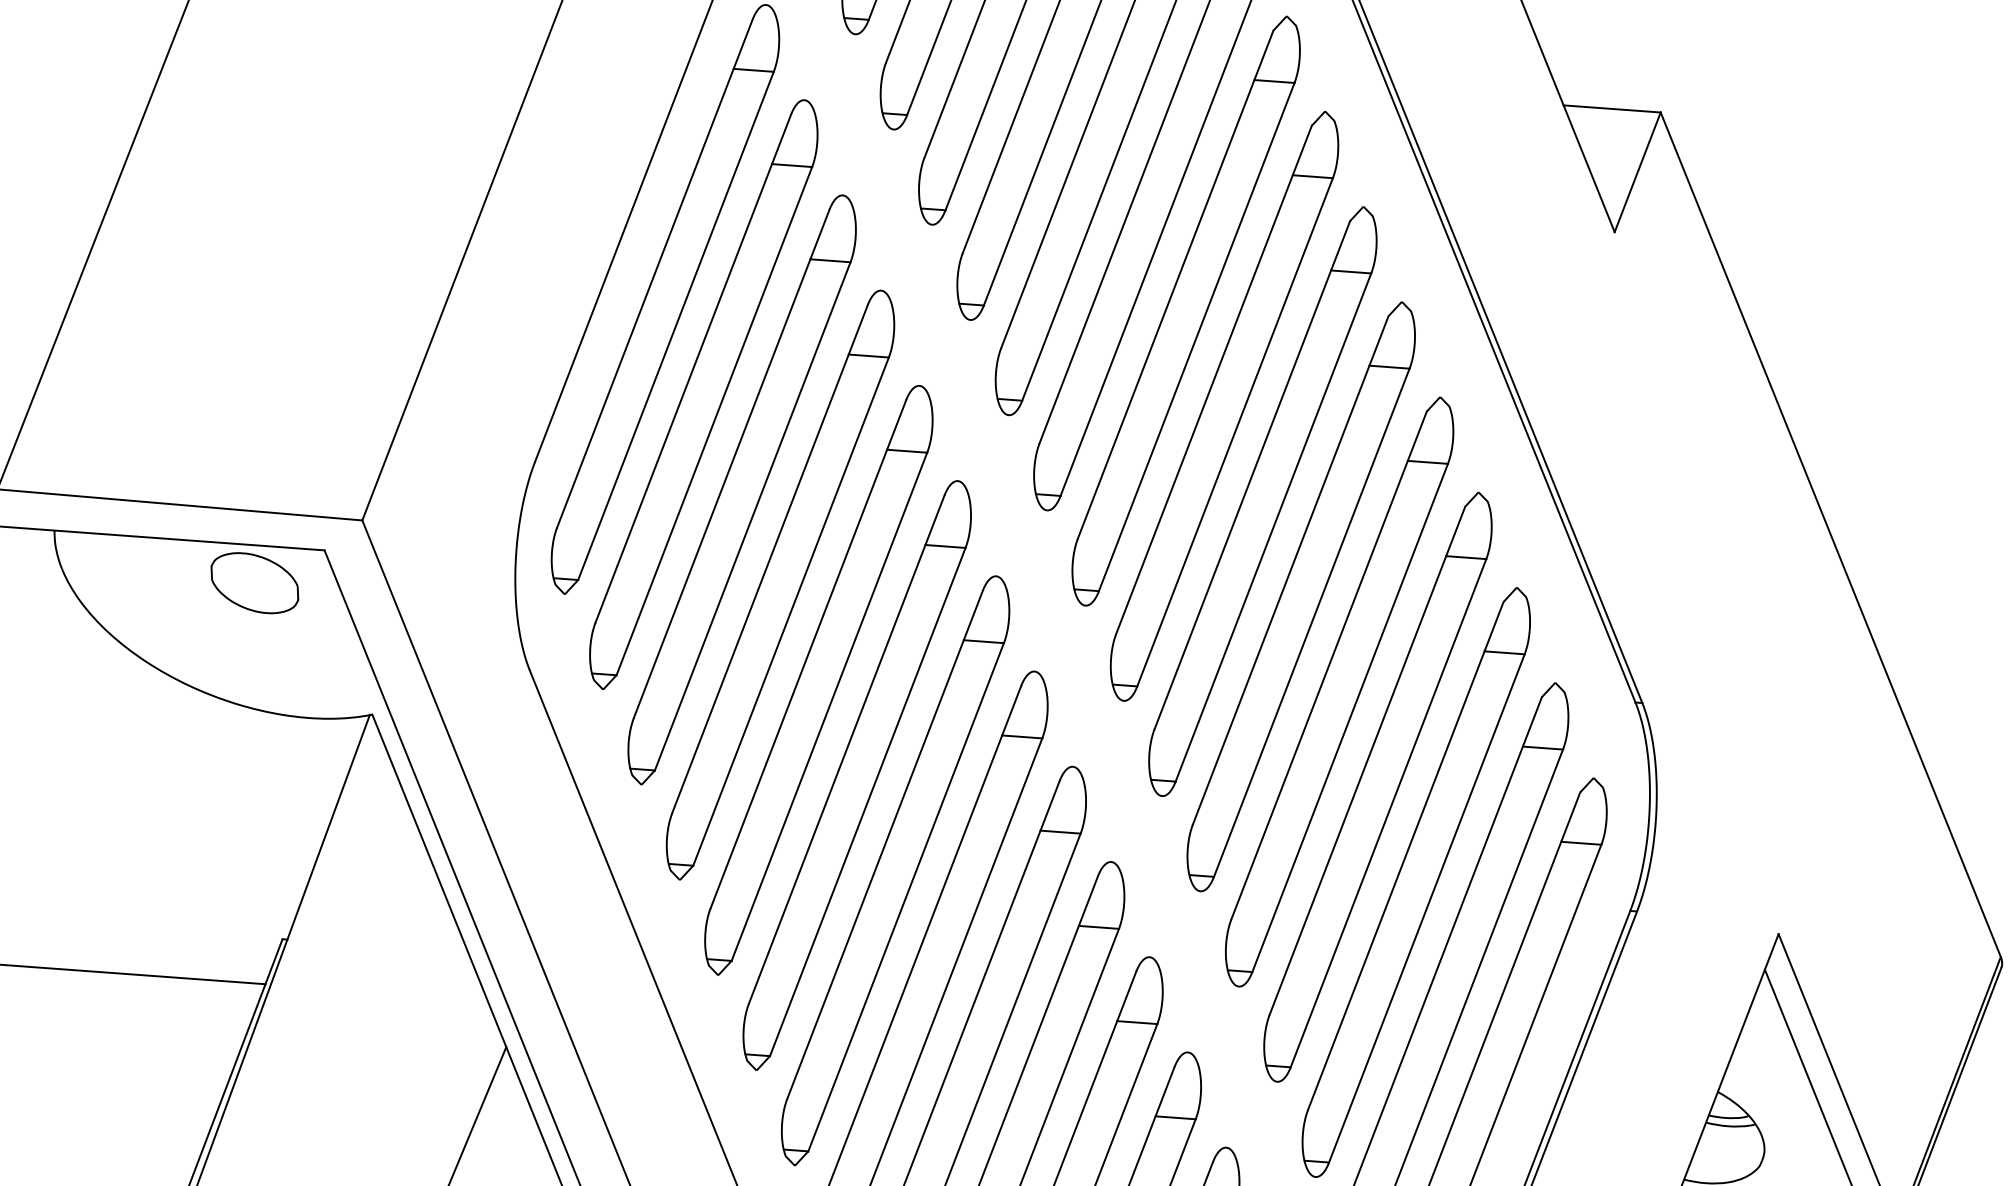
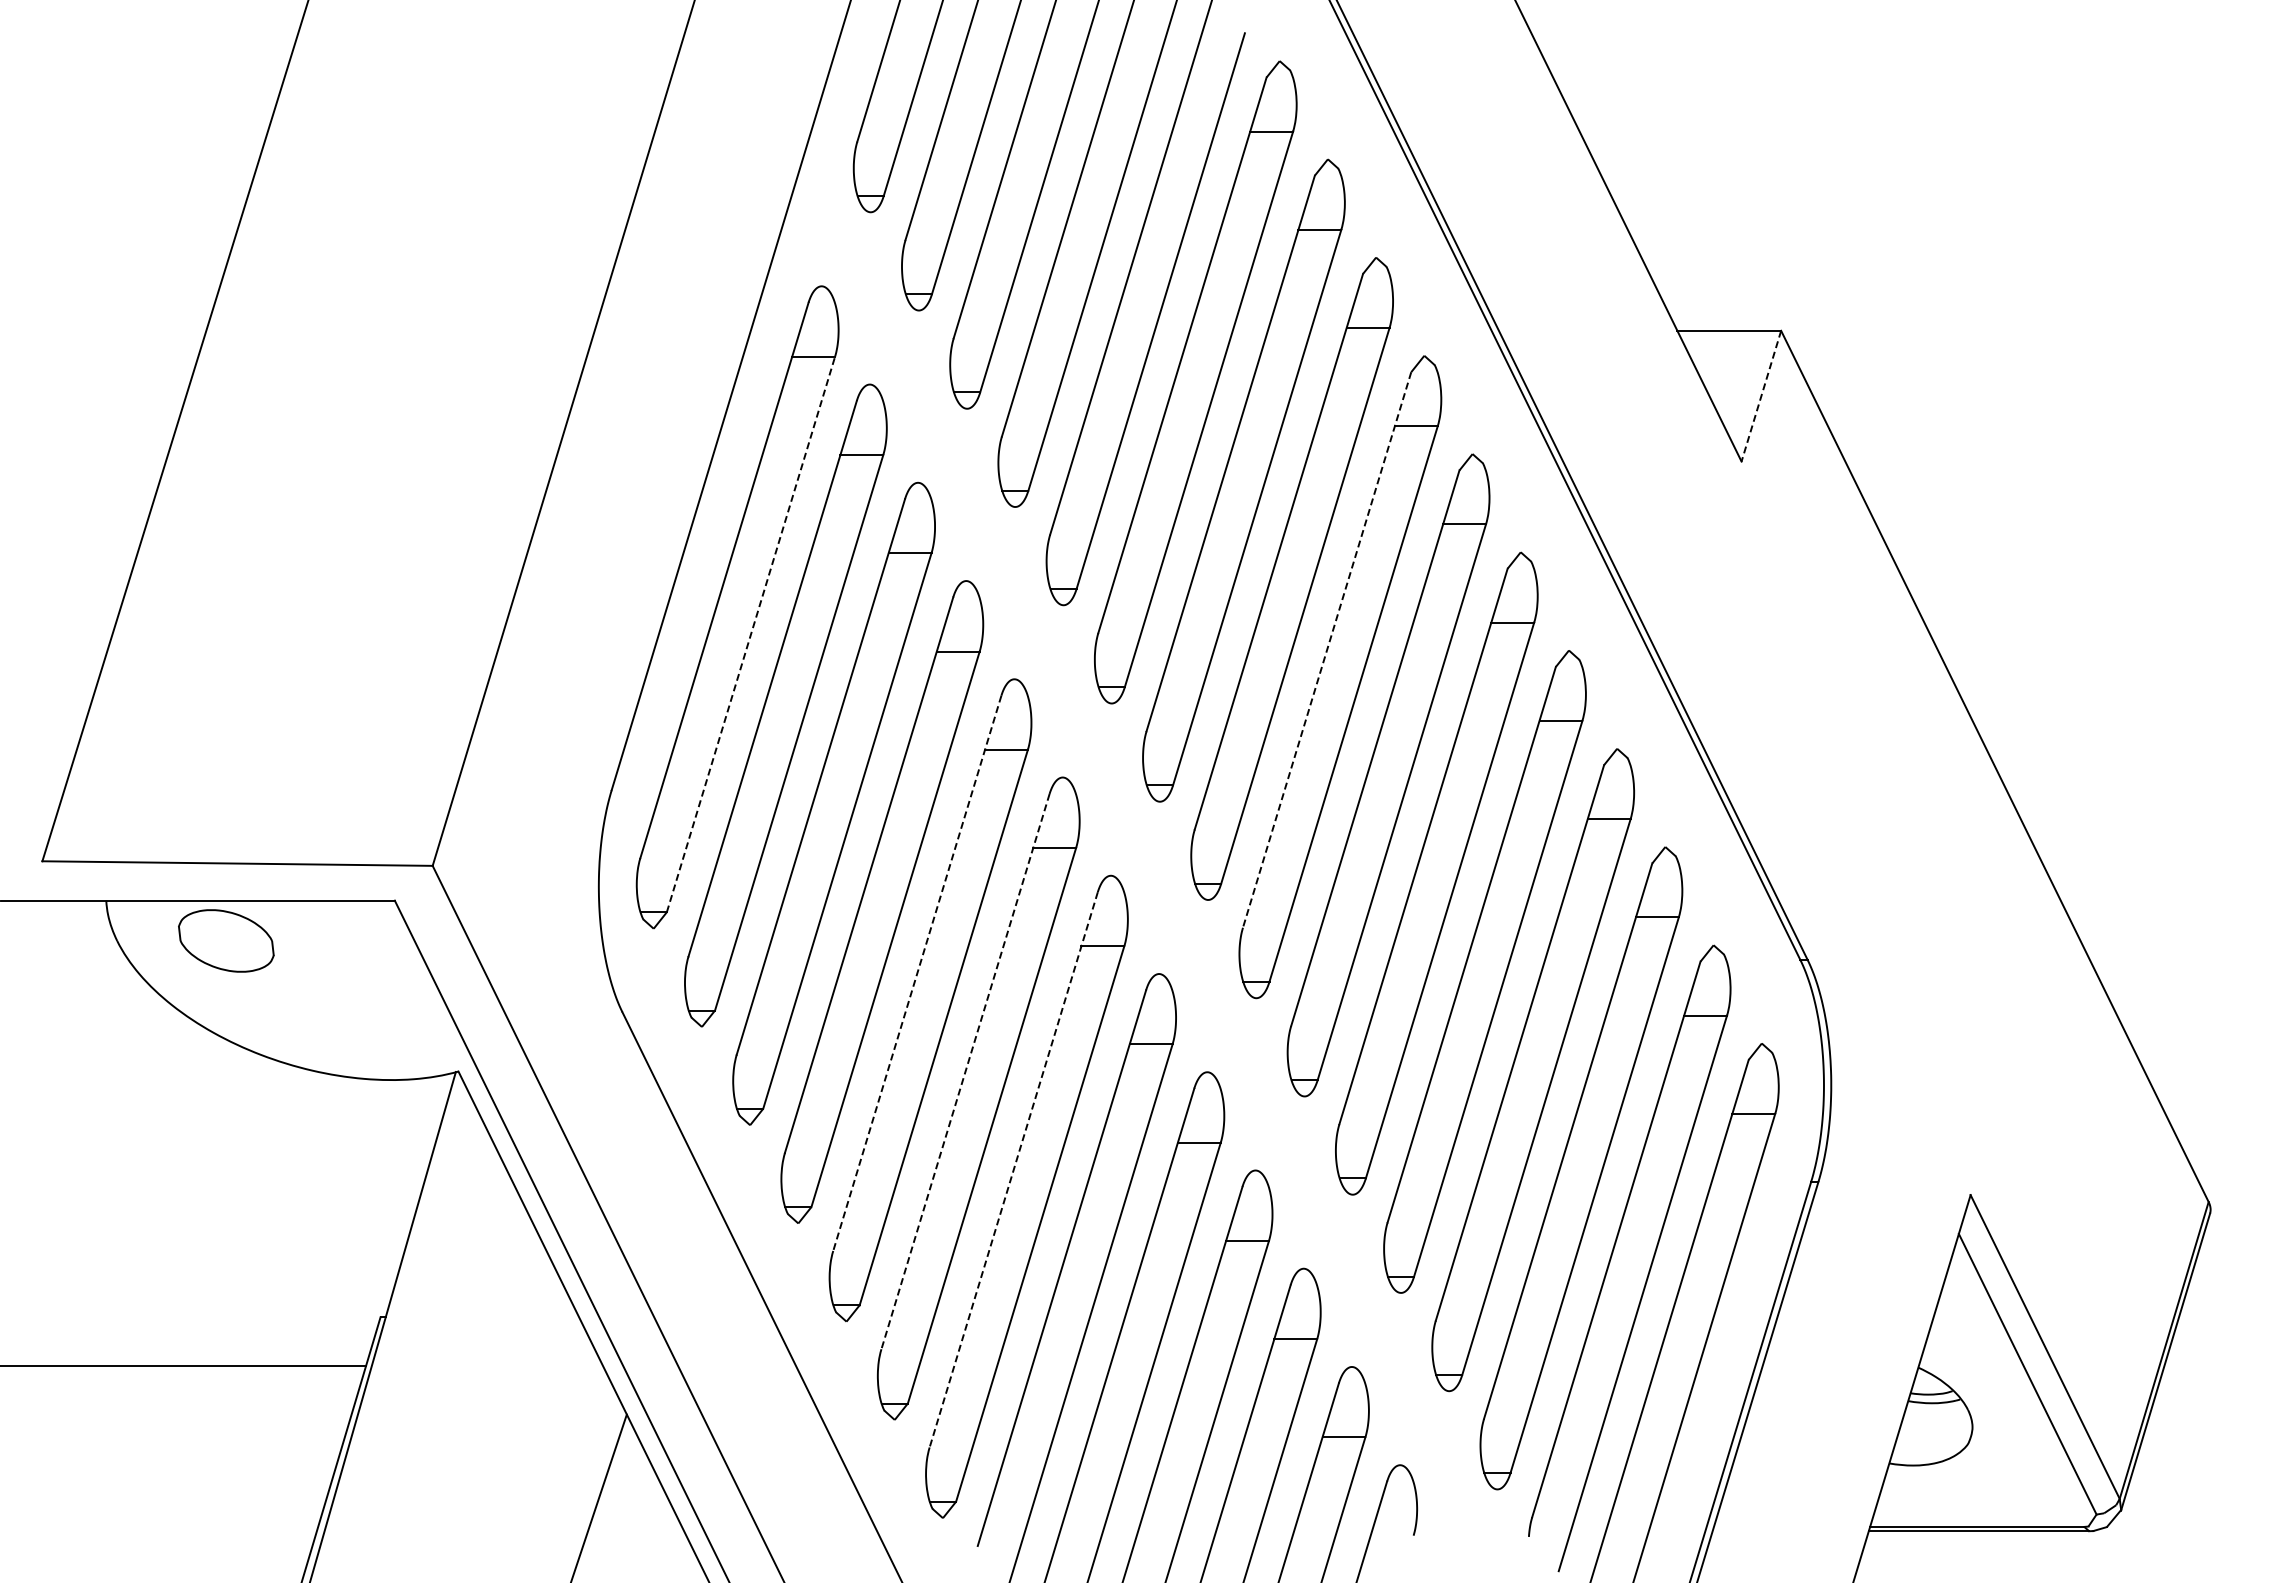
line: (1637, 172) -> (1761, 396), solid -> dashed
line: (676, 325) -> (751, 634), solid -> dashed
line: (1213, 380) -> (1326, 650), solid -> dashed
part: (255, 582) -> (226, 940), moved
line: (808, 654) -> (917, 973), solid -> dashed
line: (846, 750) -> (965, 1072), solid -> dashed
line: (884, 845) -> (1013, 1170), solid -> dashed

